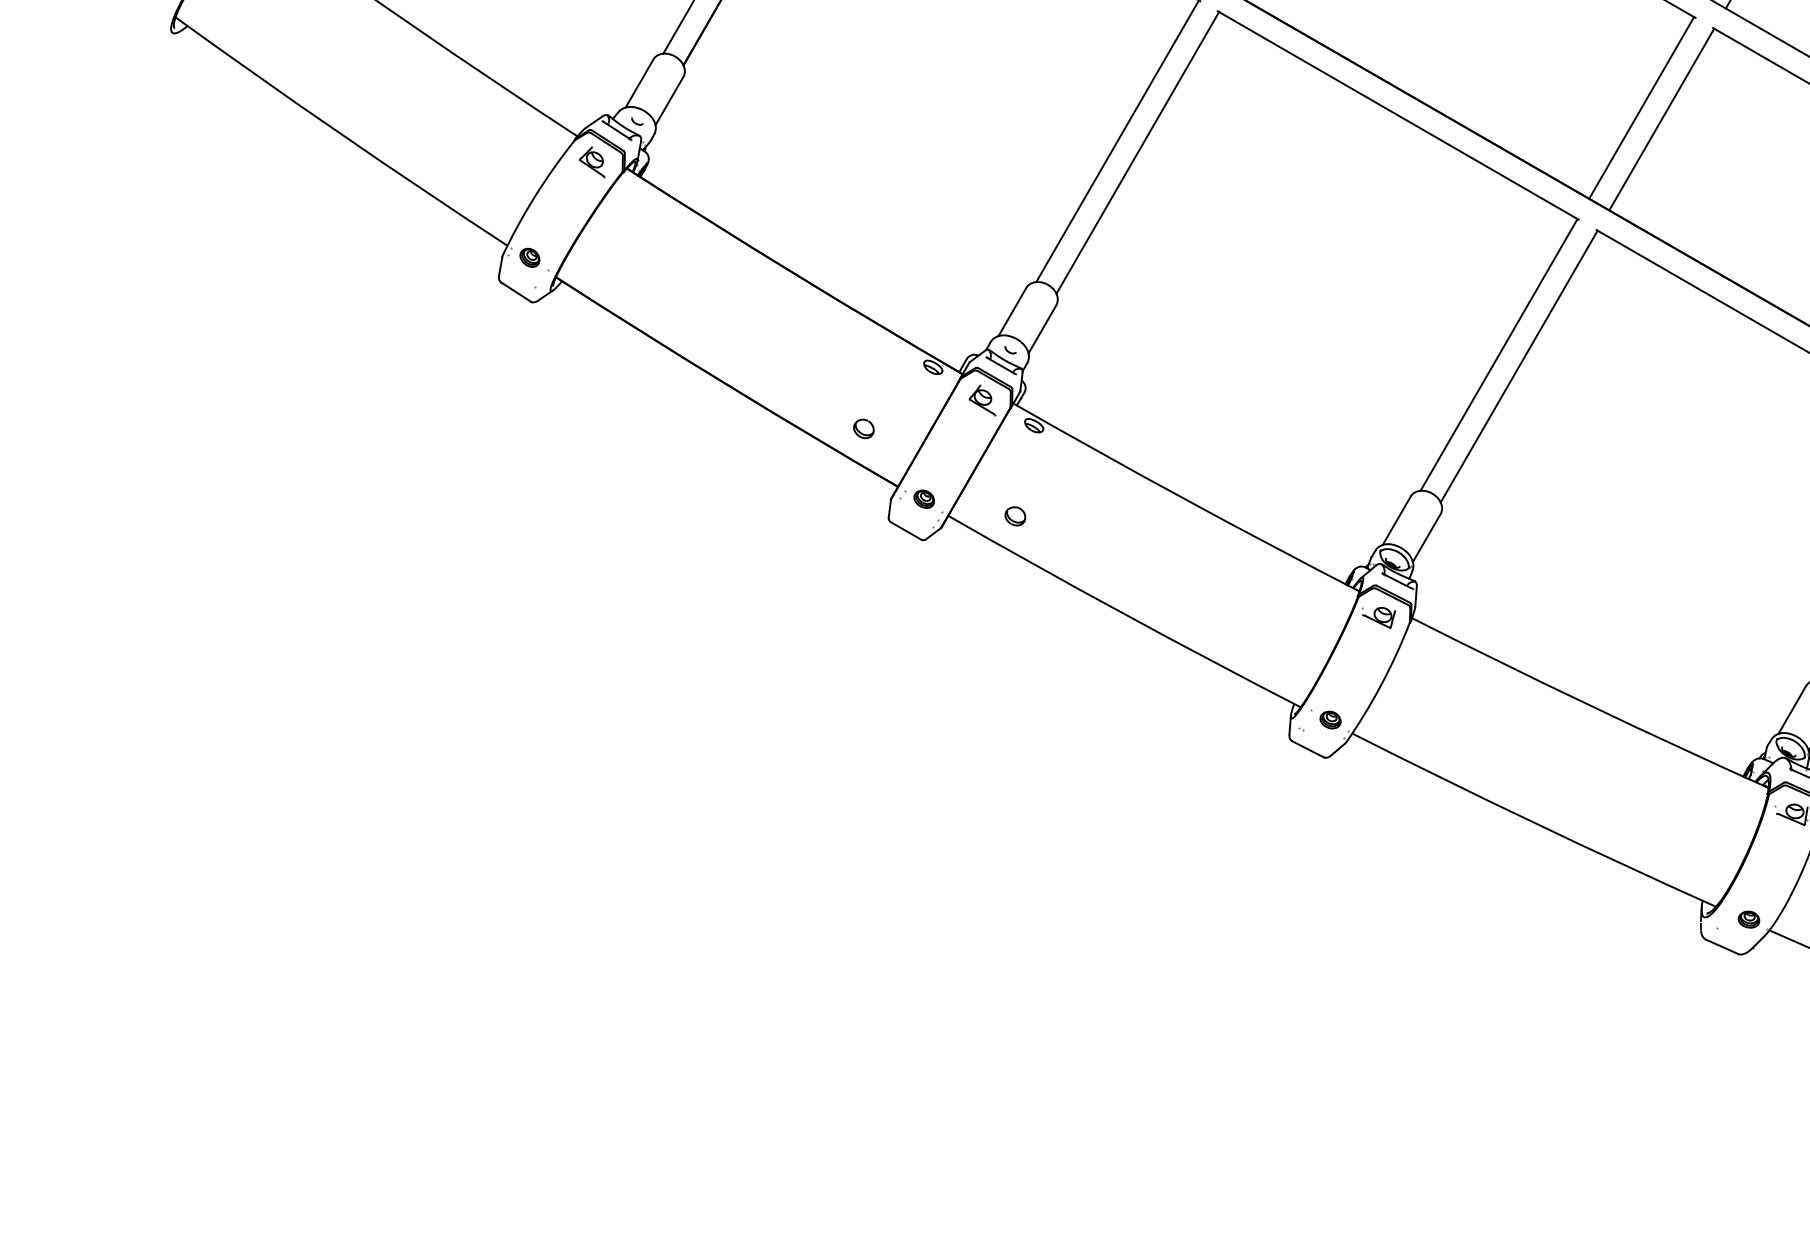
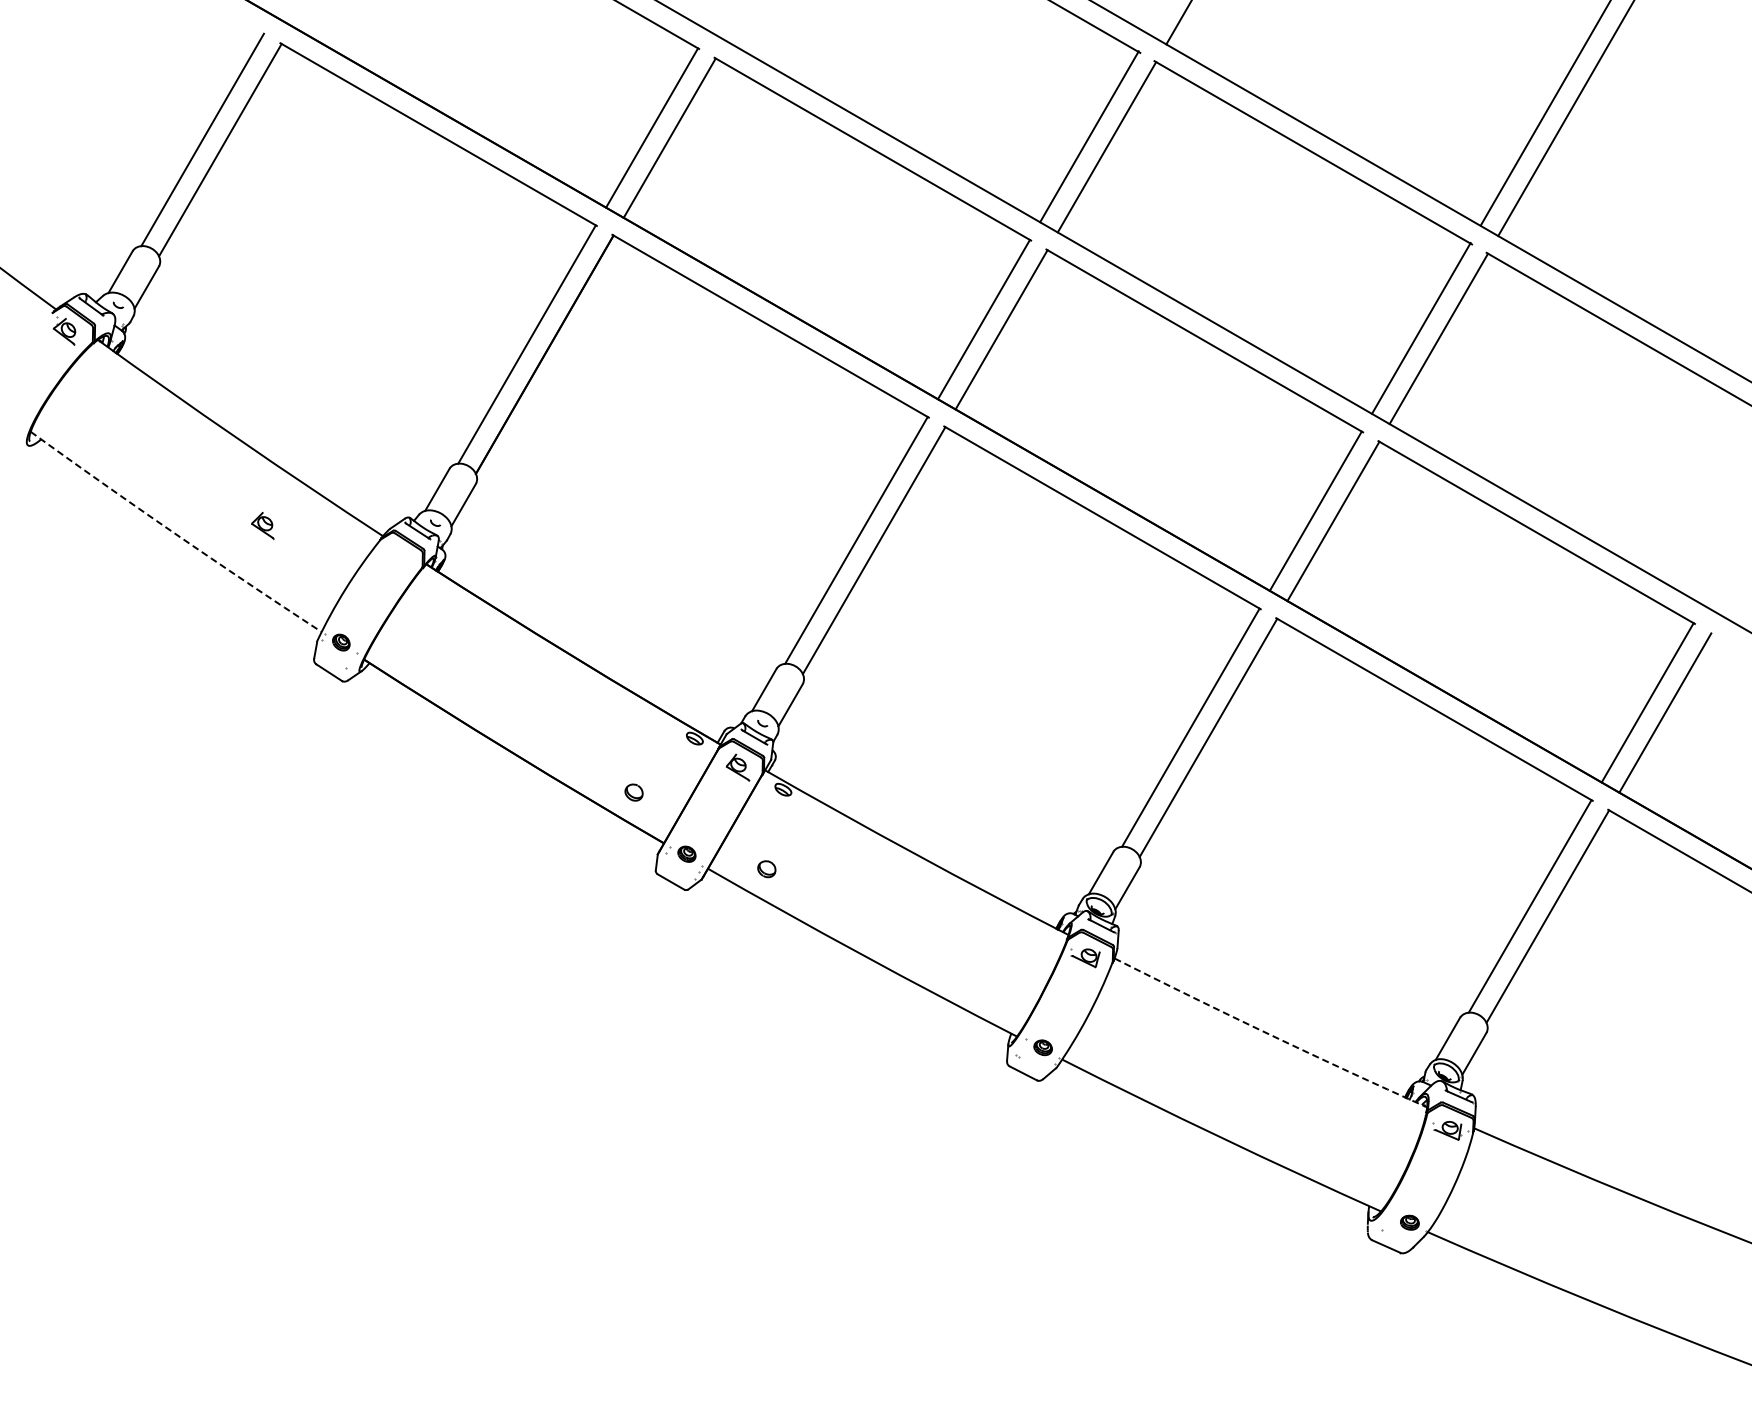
arc: (339, 133) -> (174, 533), solid -> dashed
part: (591, 161) -> (262, 525), moved
line: (1589, 704) -> (1270, 1034), solid -> dashed

